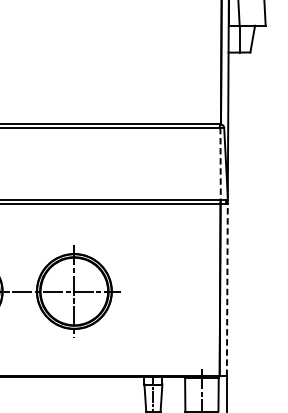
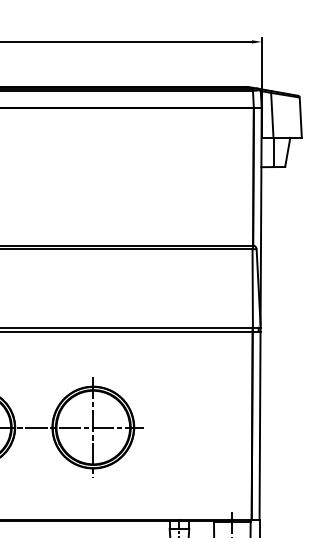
line: (220, 163) -> (252, 288), dashed -> solid
line: (227, 289) -> (260, 425), dashed -> solid

